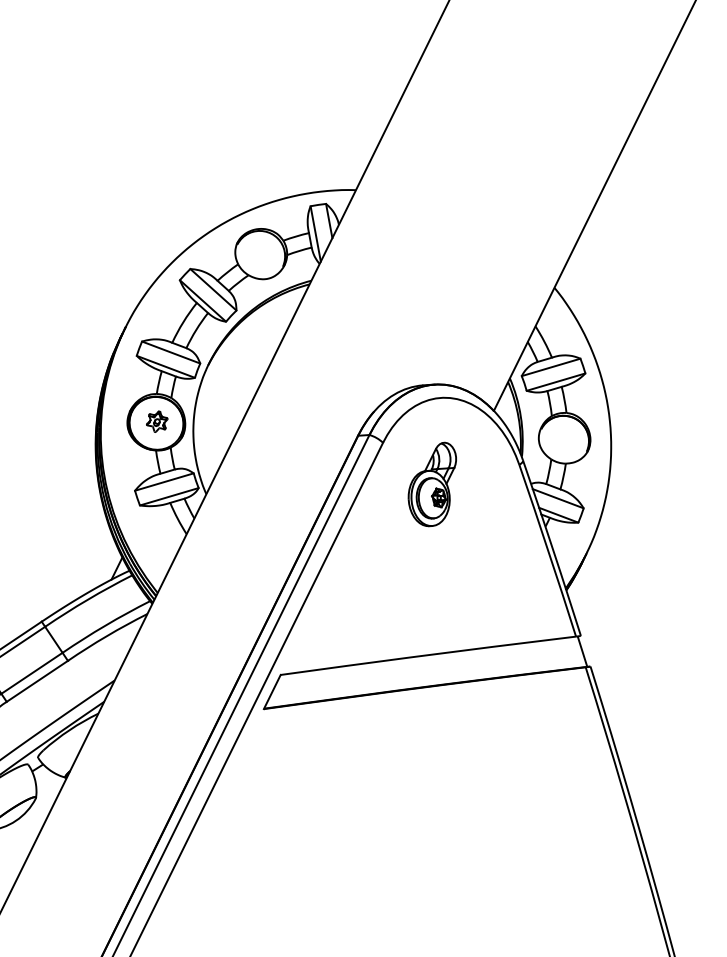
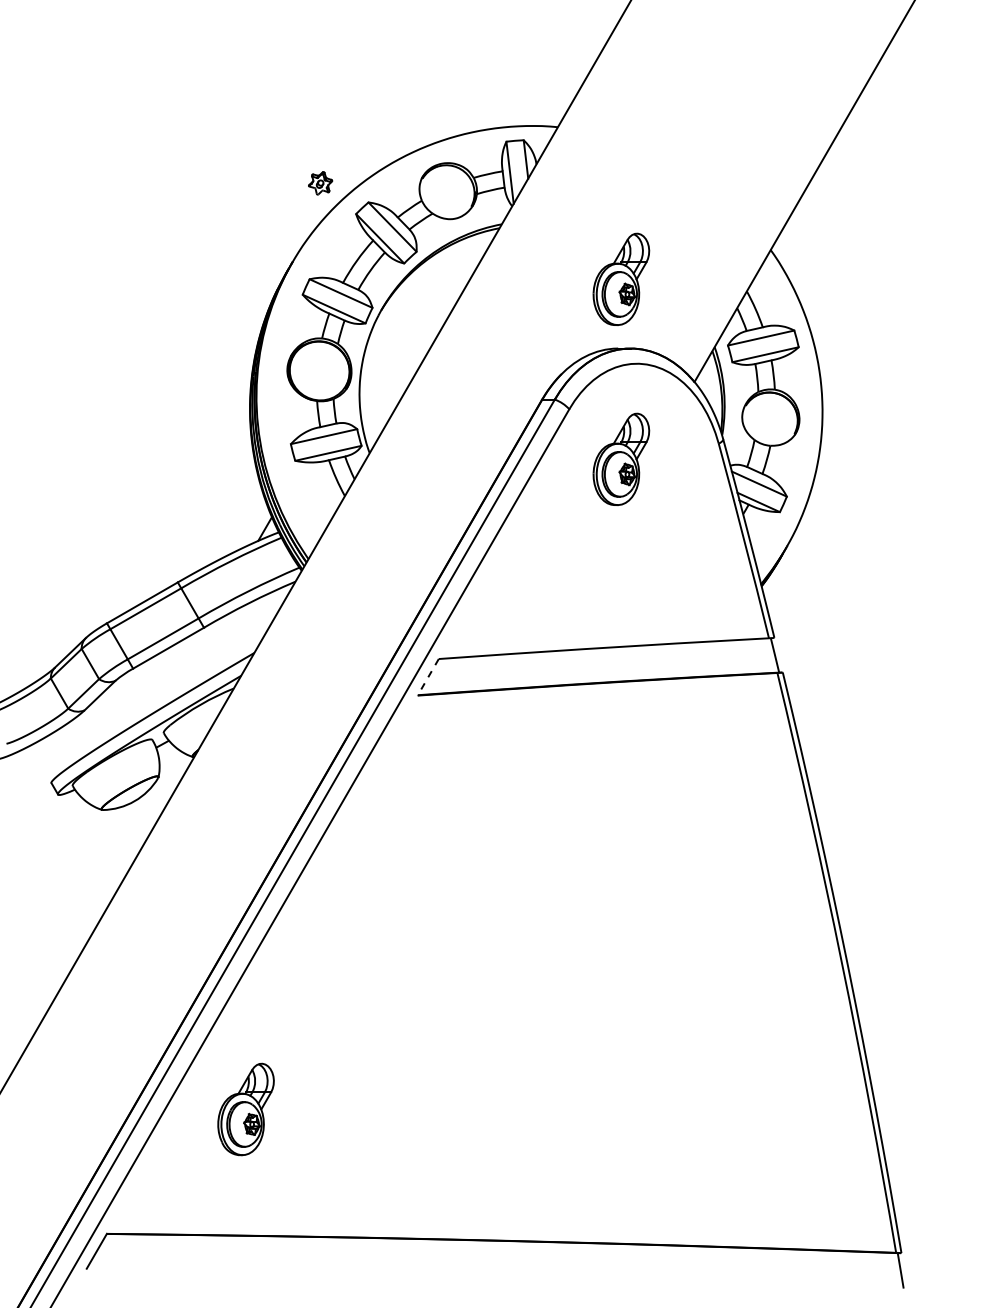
part: (422, 322) -> (621, 278), added
part: (157, 421) -> (320, 183), moved
line: (271, 692) -> (427, 677), solid -> dashed

